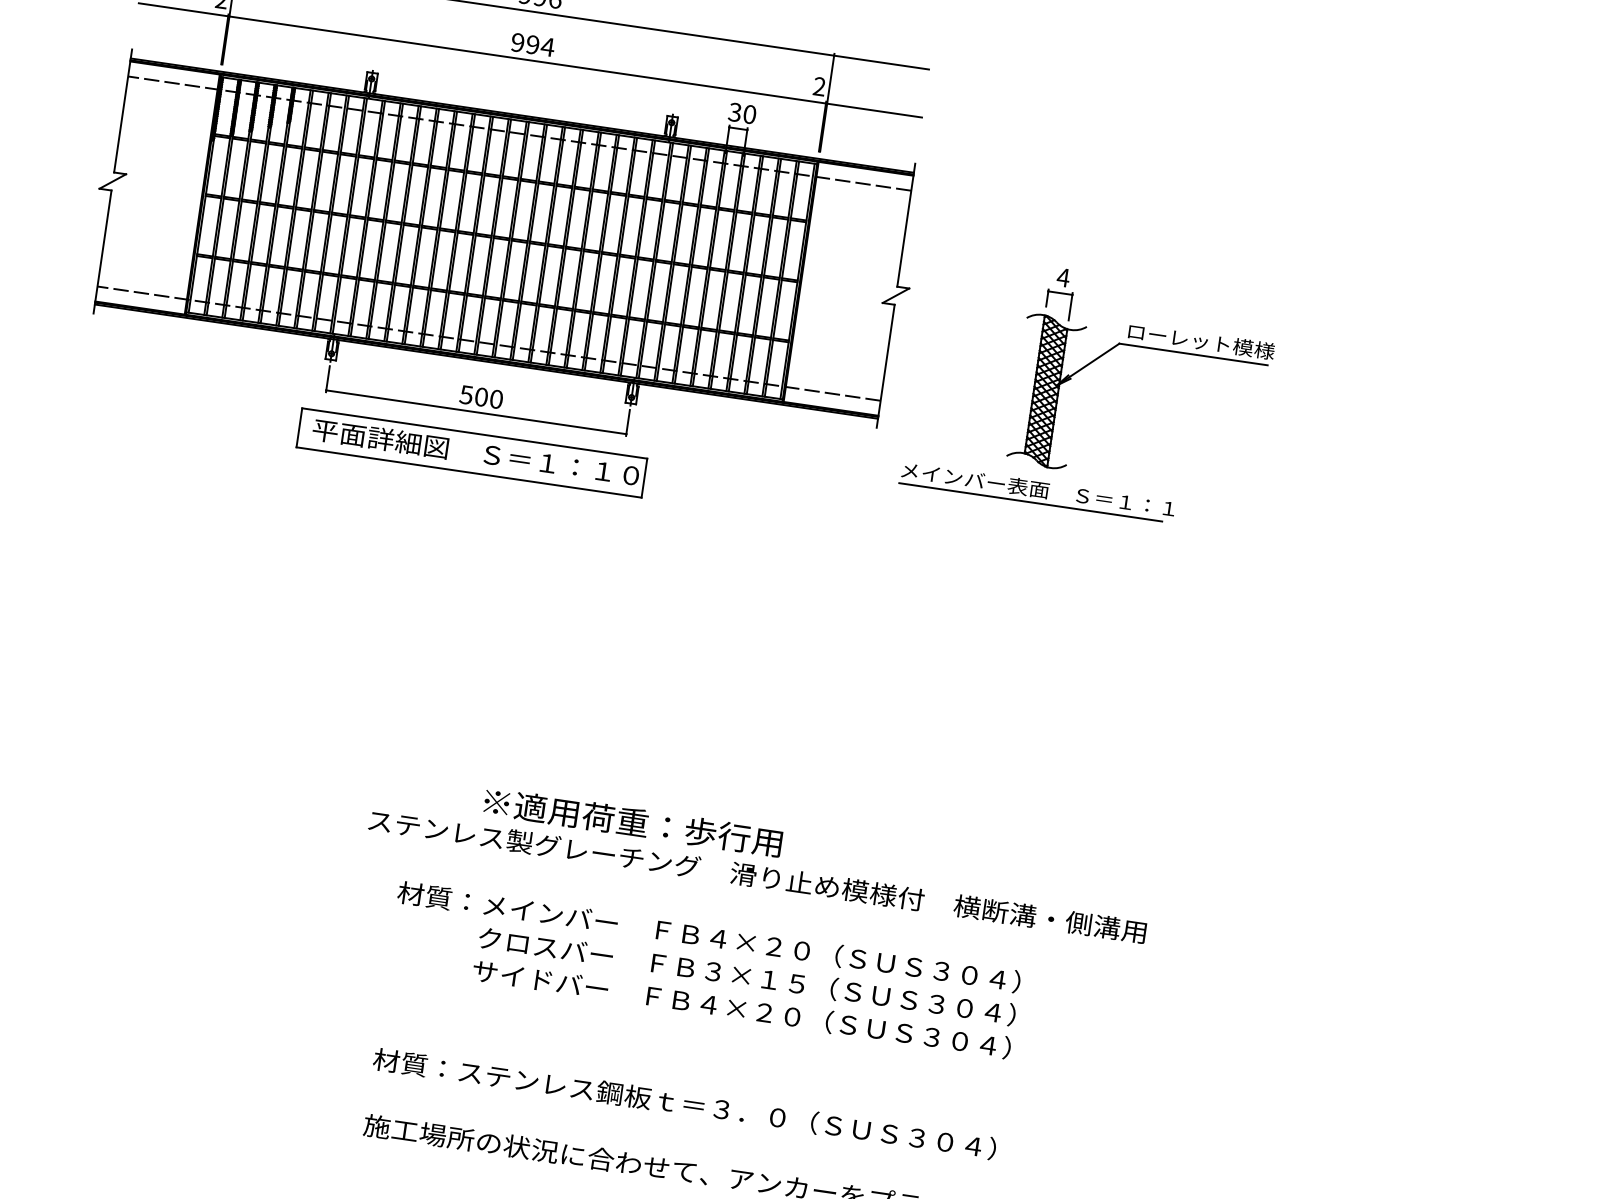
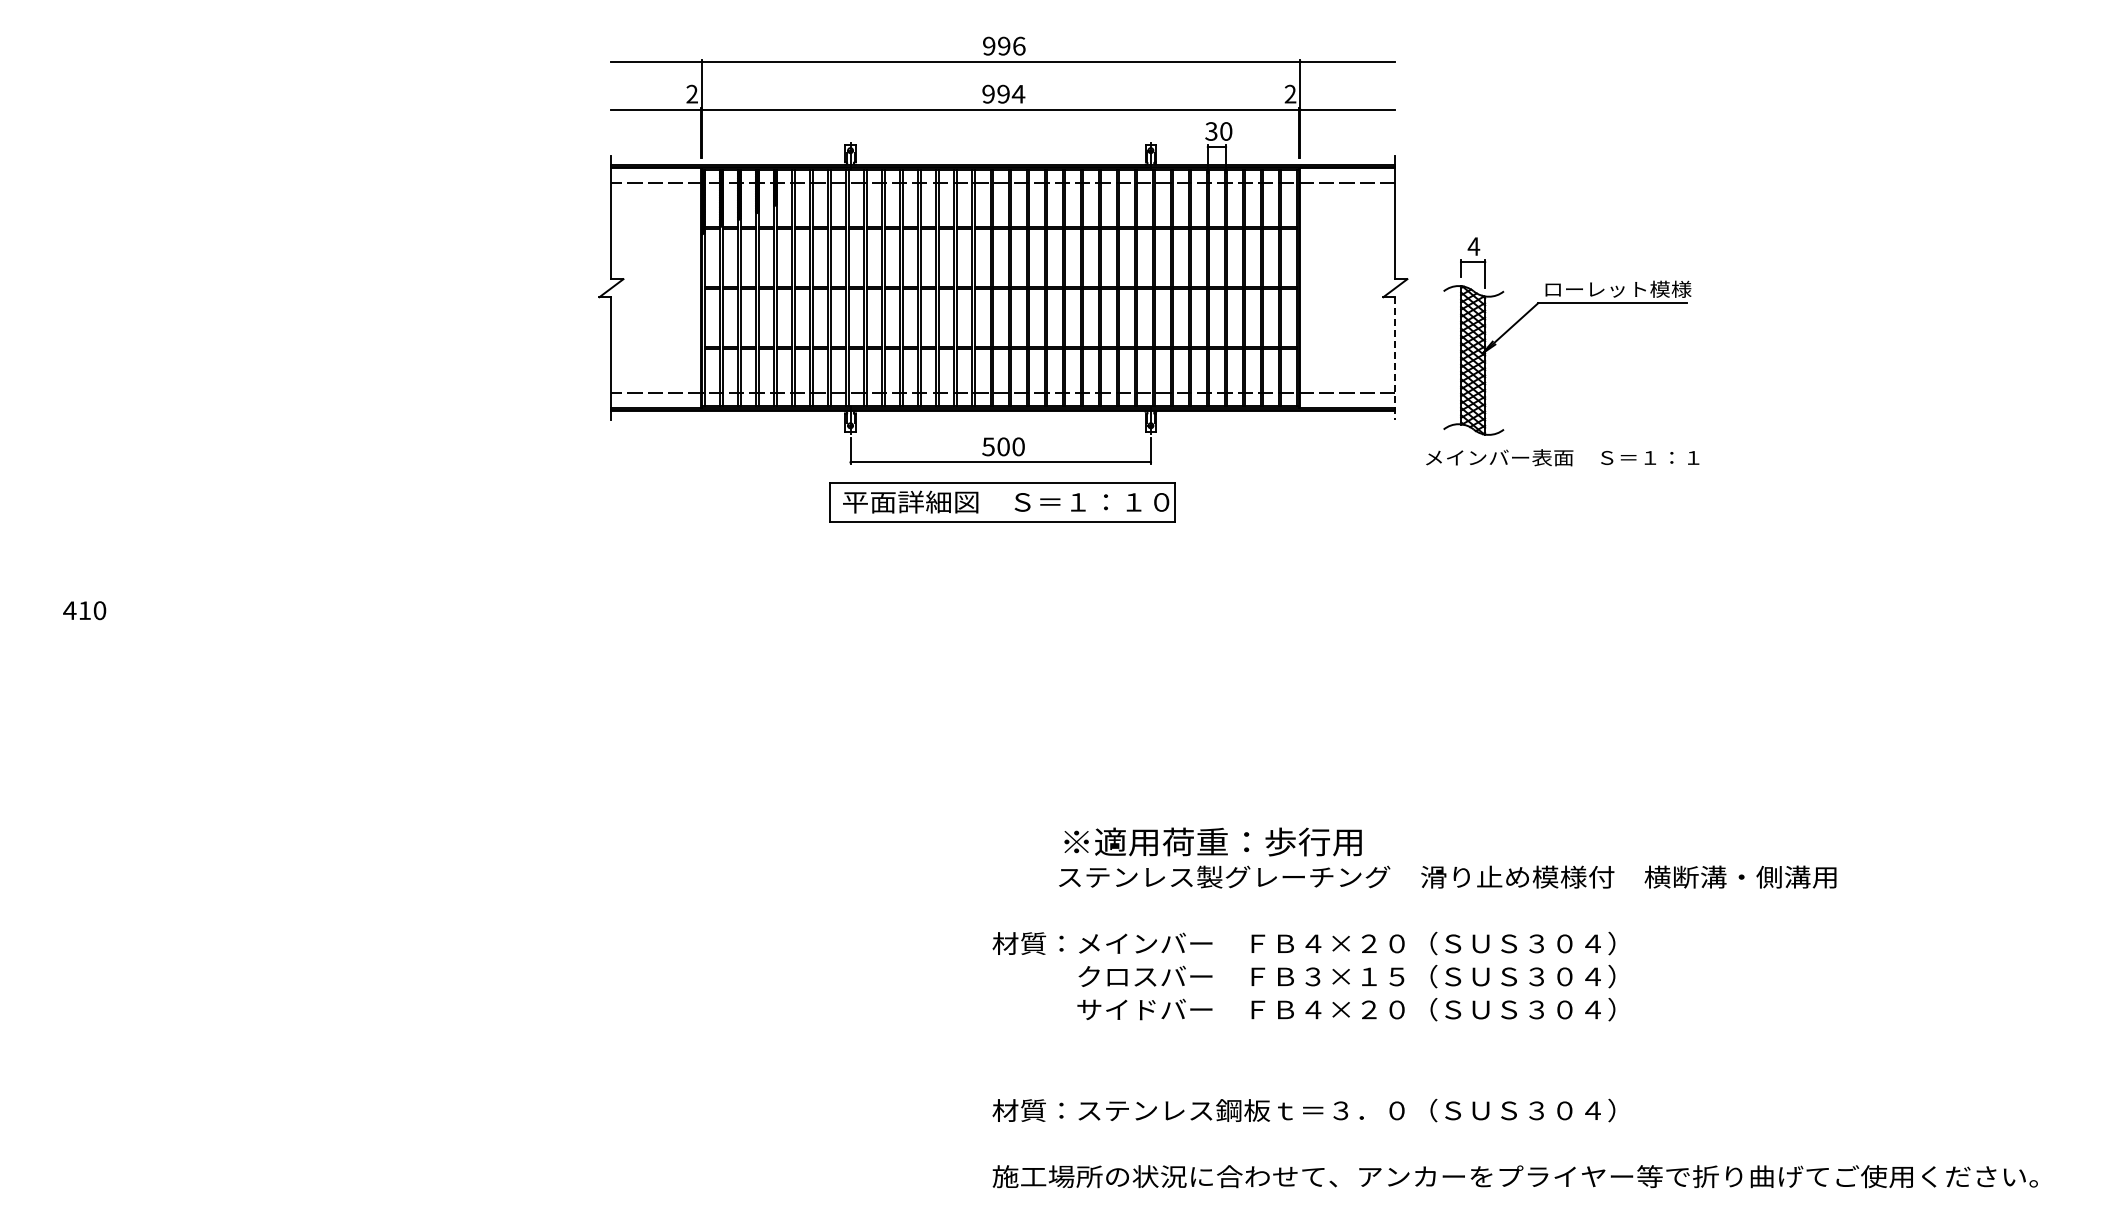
part: (1148, 348) -> (1567, 303), moved
line: (885, 365) -> (1395, 358), solid -> dashed
line: (1030, 502) -> (1556, 471), removed
text: (757, 875) -> (1447, 876), moved

